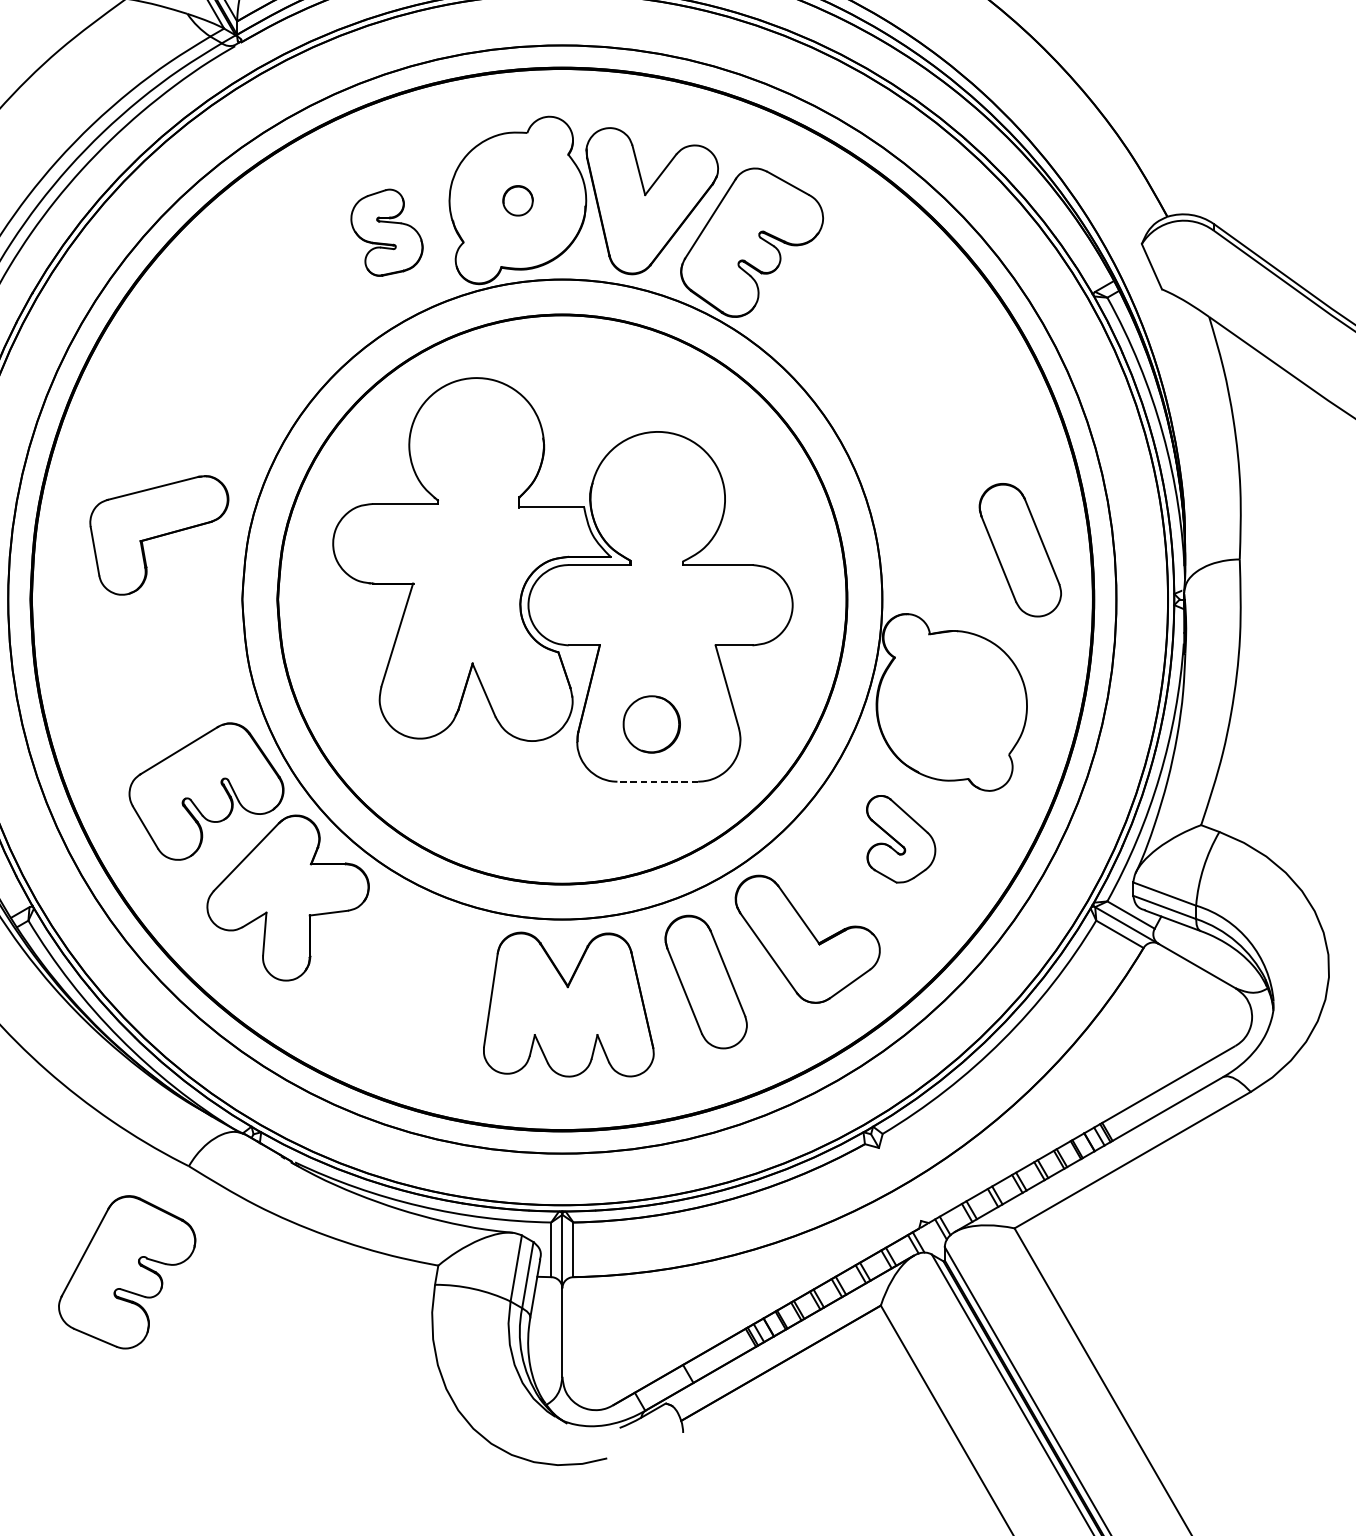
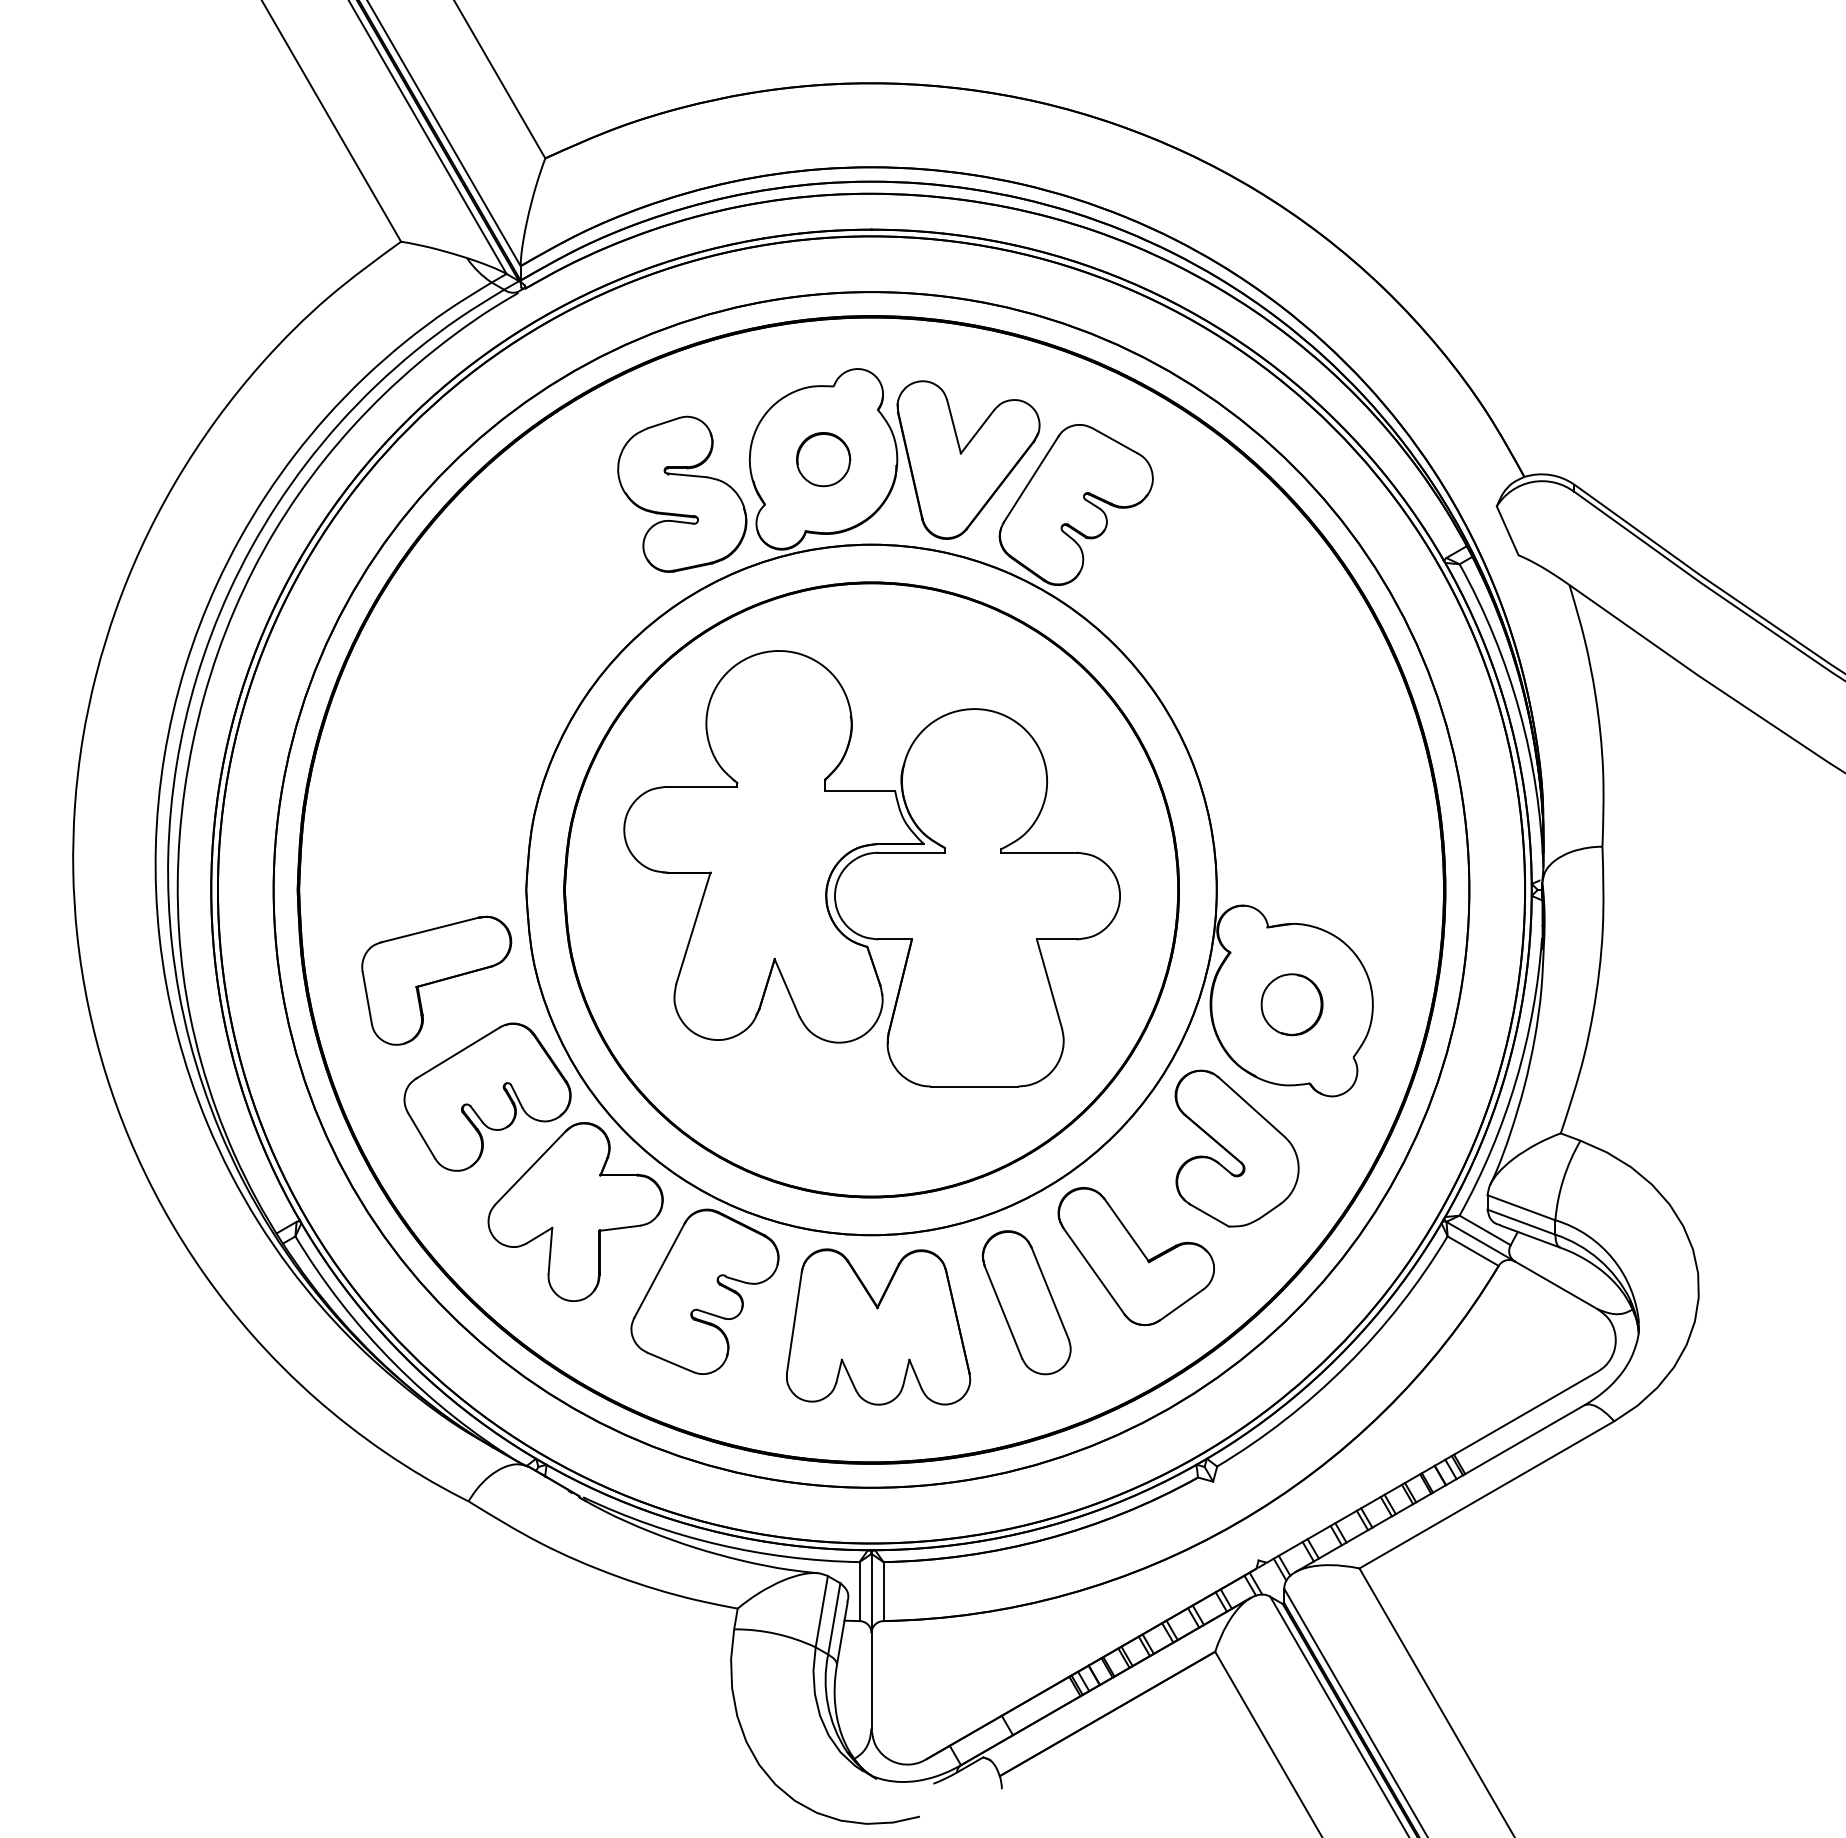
part: (517, 200) -> (823, 459), size x1.67
part: (387, 232) -> (682, 493), size x1.67
part: (159, 535) -> (436, 980), moved
part: (1020, 550) -> (1365, 836), removed
part: (651, 724) -> (1291, 1004), moved
line: (657, 781) -> (974, 1086), dashed -> solid
part: (900, 839) -> (1236, 1148), size x1.67
part: (126, 1271) -> (704, 1291), moved

